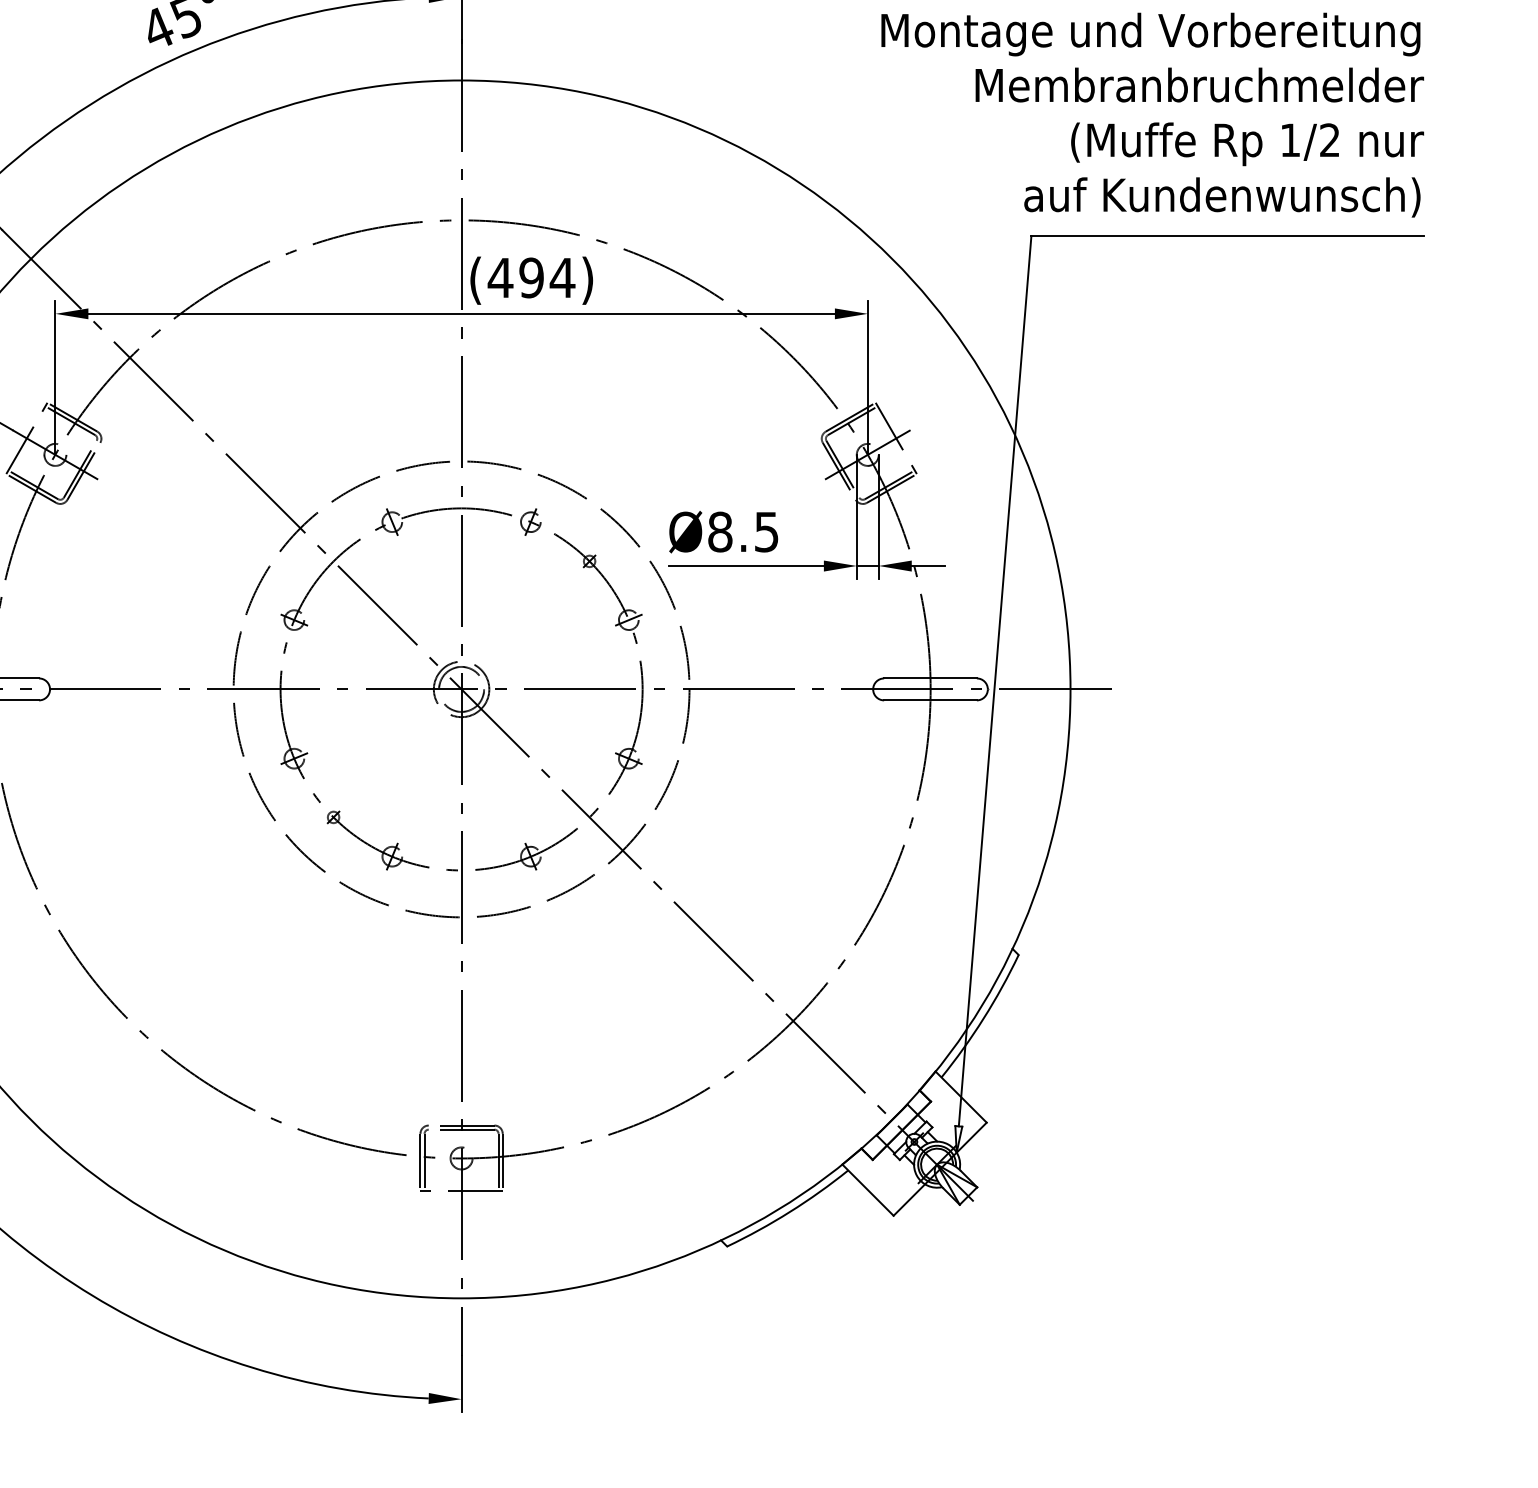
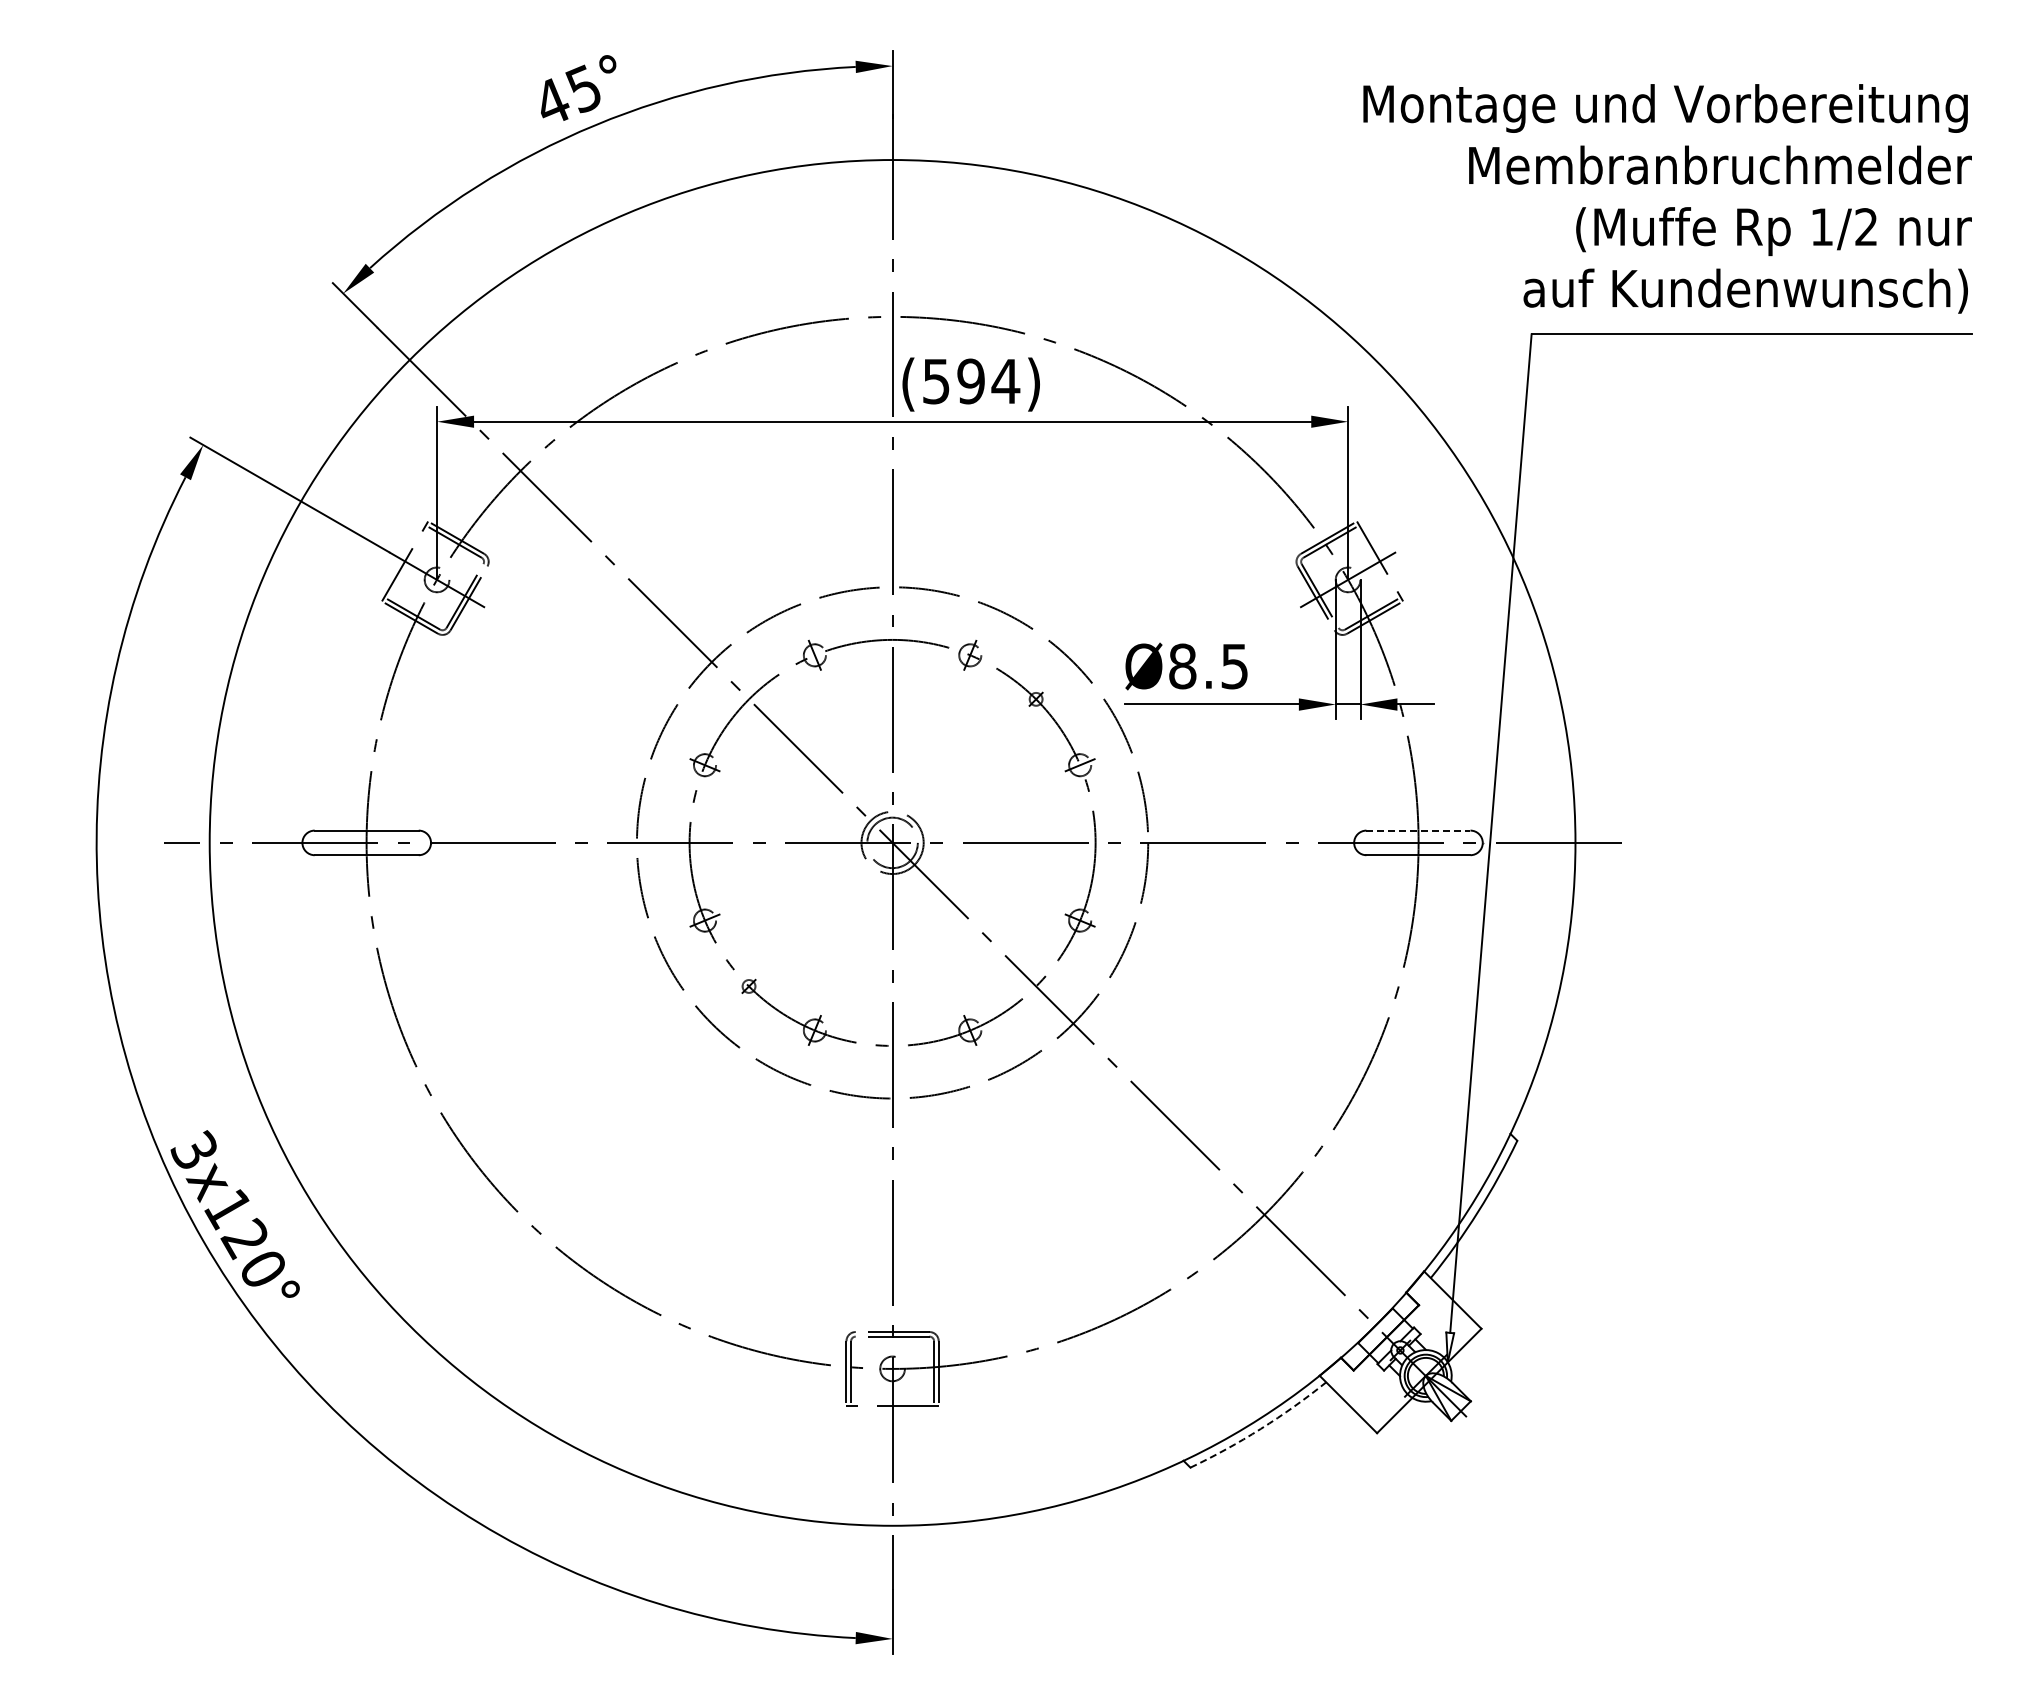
text: (499, 277) -> (935, 381), (494) -> (594)
line: (930, 678) -> (1418, 830), solid -> dashed
arc: (789, 1211) -> (1260, 1428), solid -> dashed

